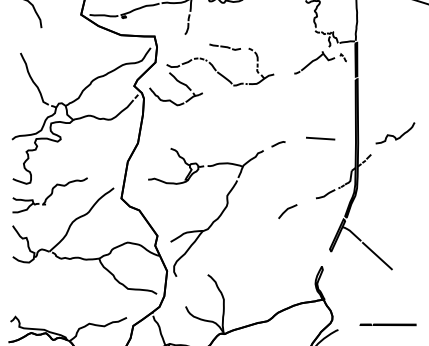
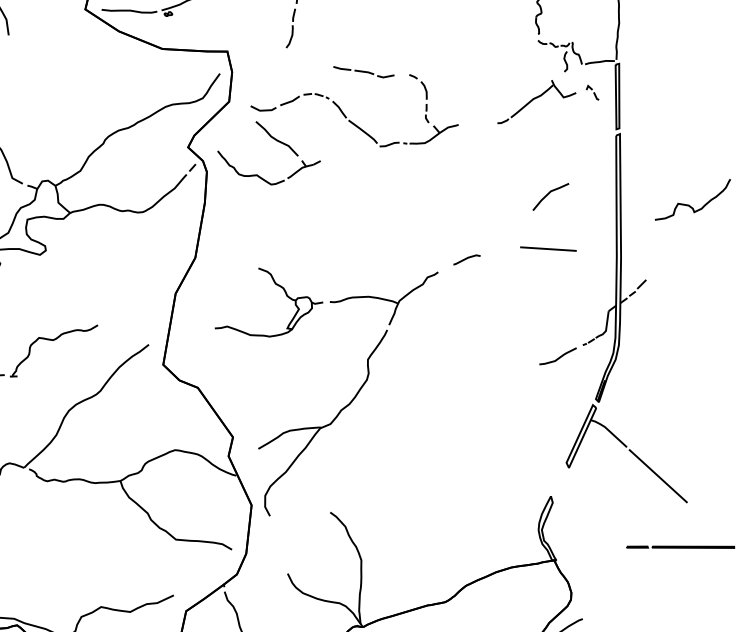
curve: (394, 135) -> (691, 204), moved
line: (287, 210) -> (550, 194), moved
line: (387, 324) -> (679, 546), moved

